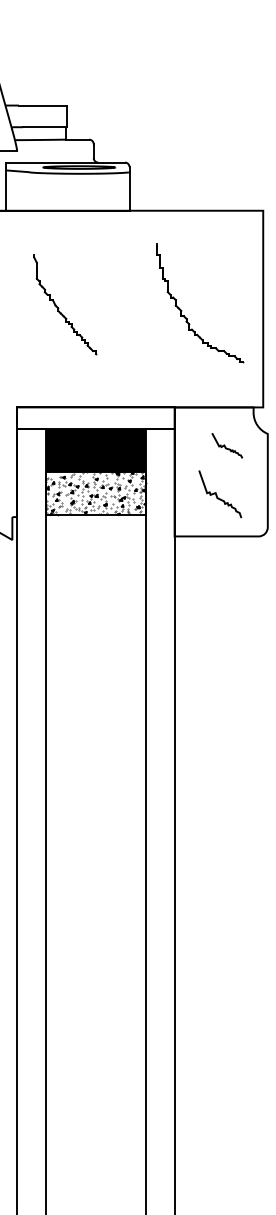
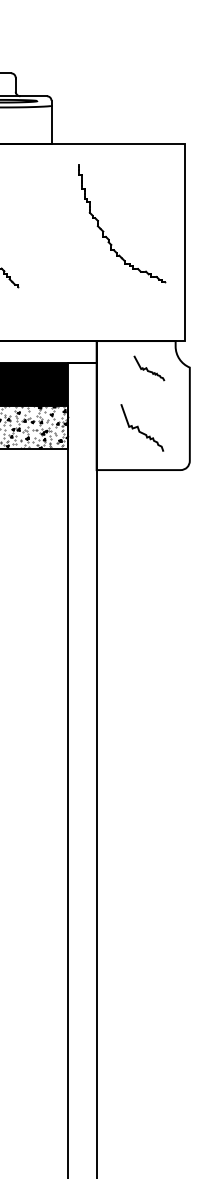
part: (182, 310) -> (104, 231), moved
curve: (225, 445) -> (147, 368), moved

